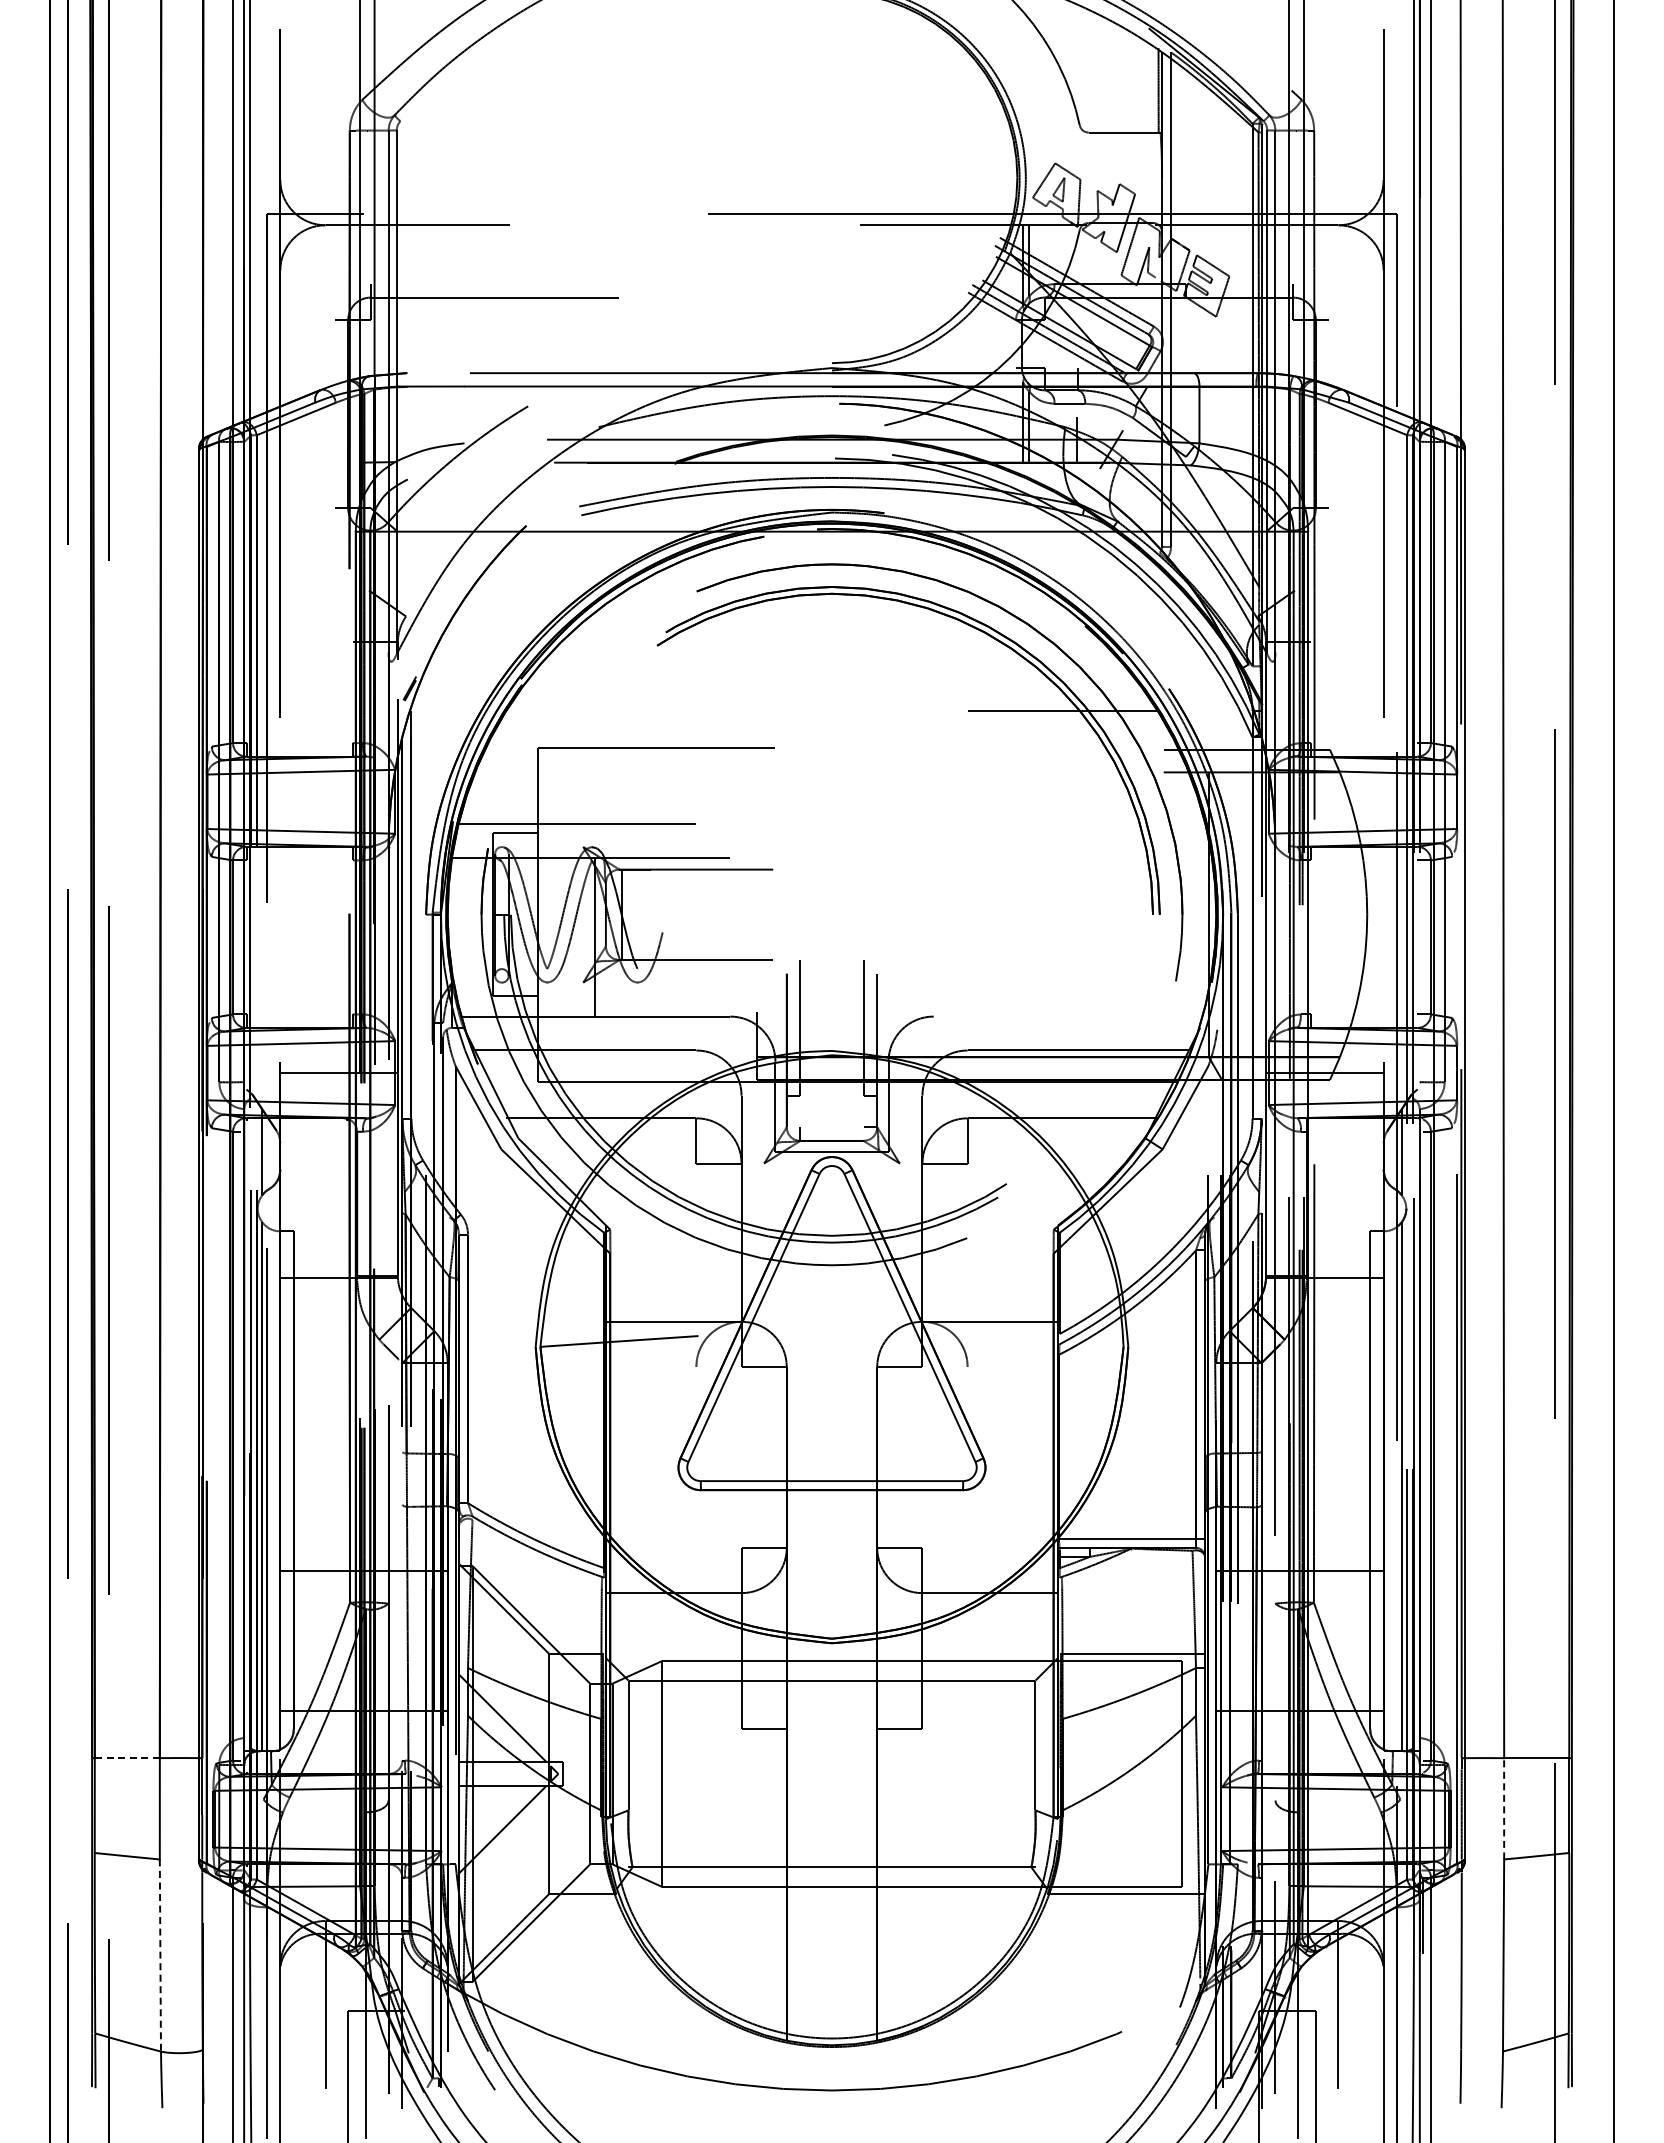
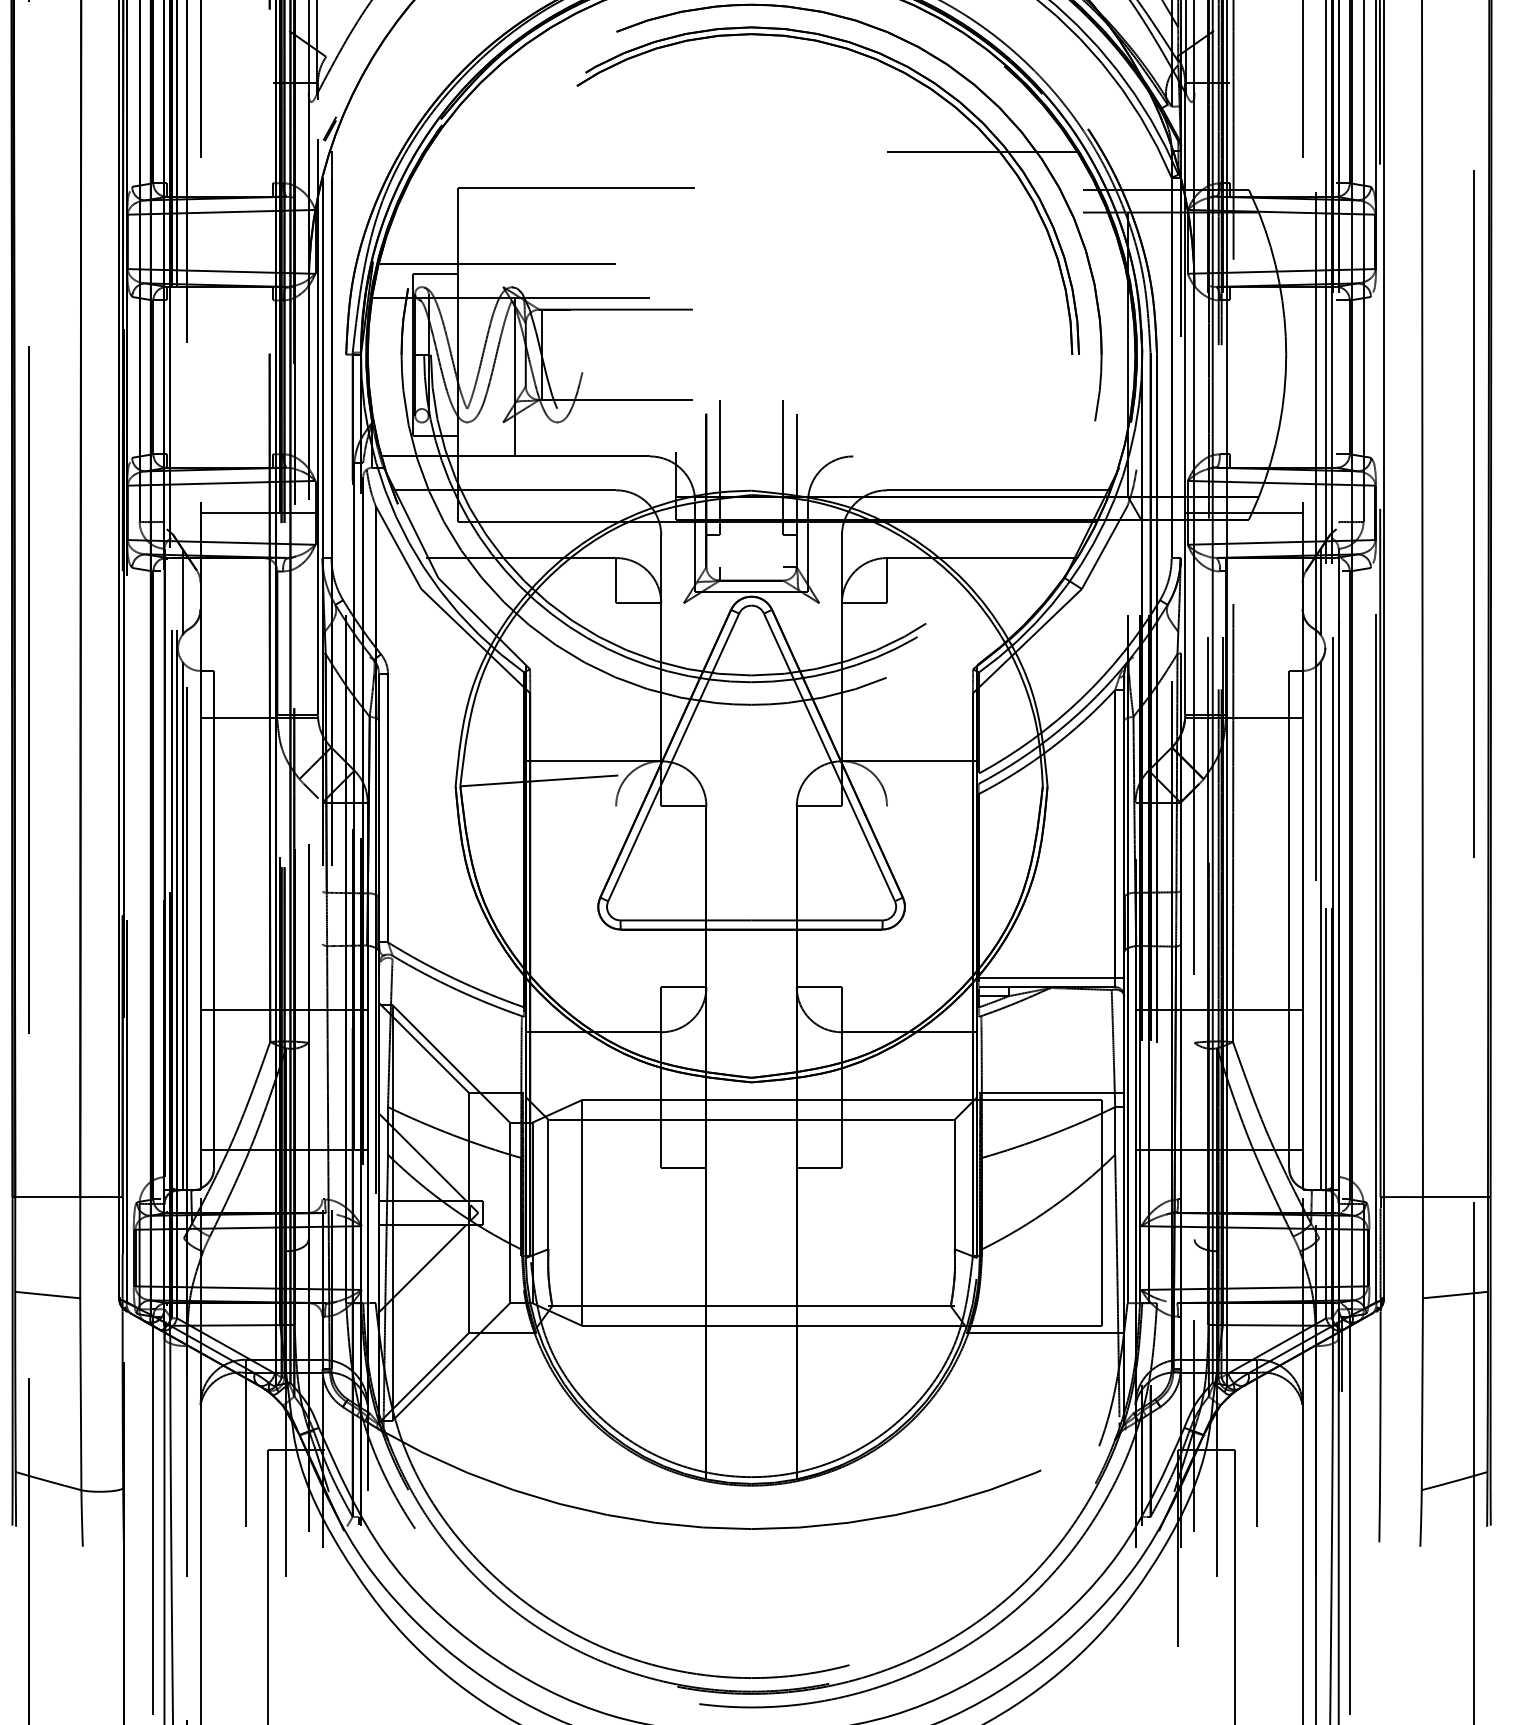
line: (127, 1758) -> (47, 1197), dashed -> solid
line: (1504, 1808) -> (1423, 1247), dashed -> solid
line: (160, 1956) -> (80, 1395), dashed -> solid

